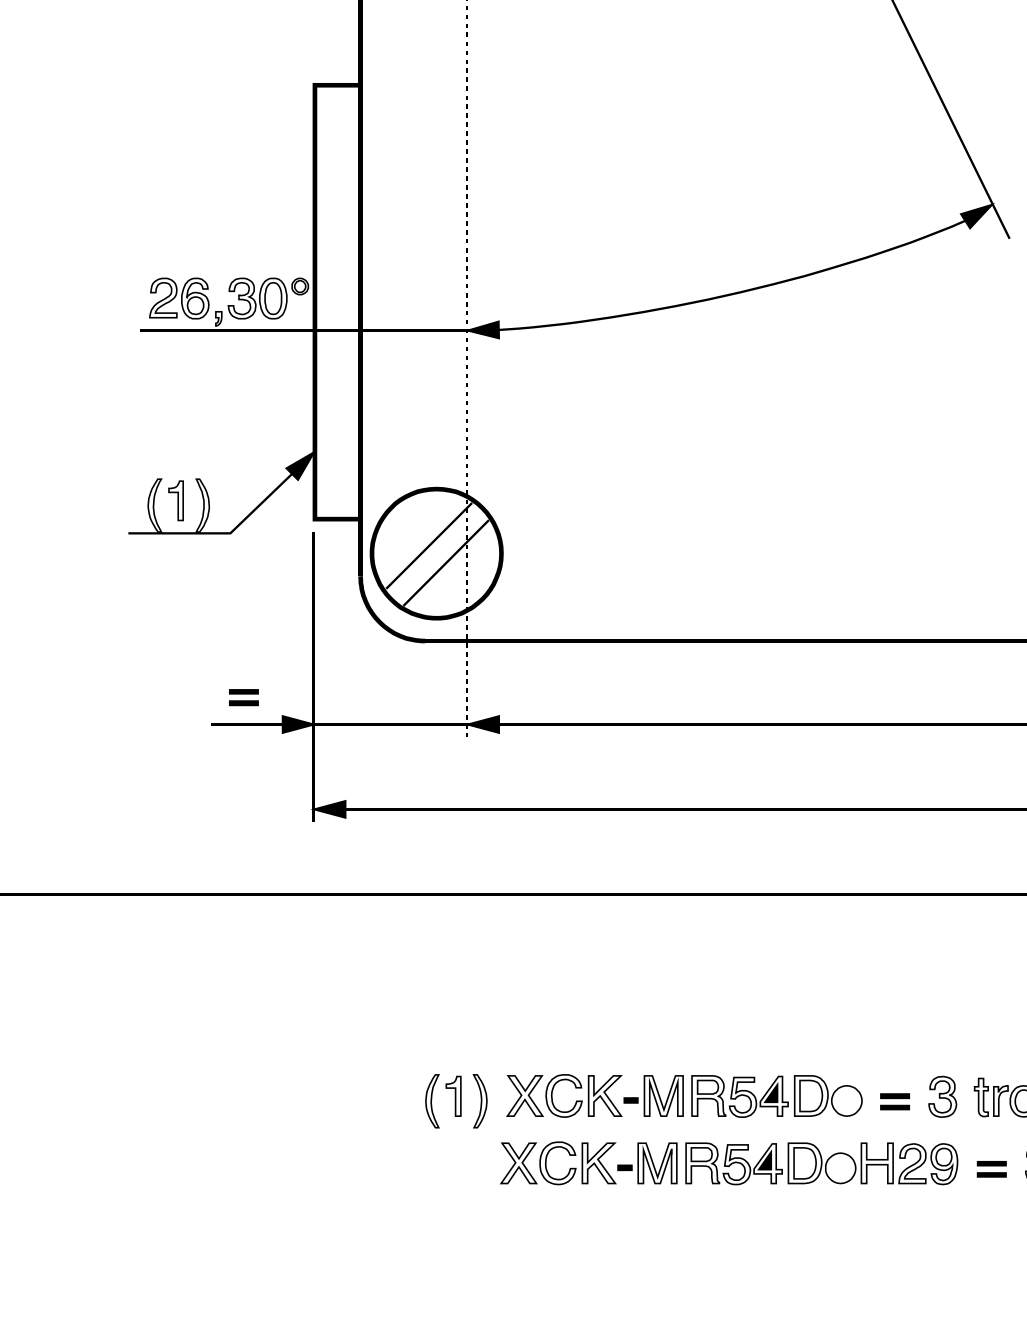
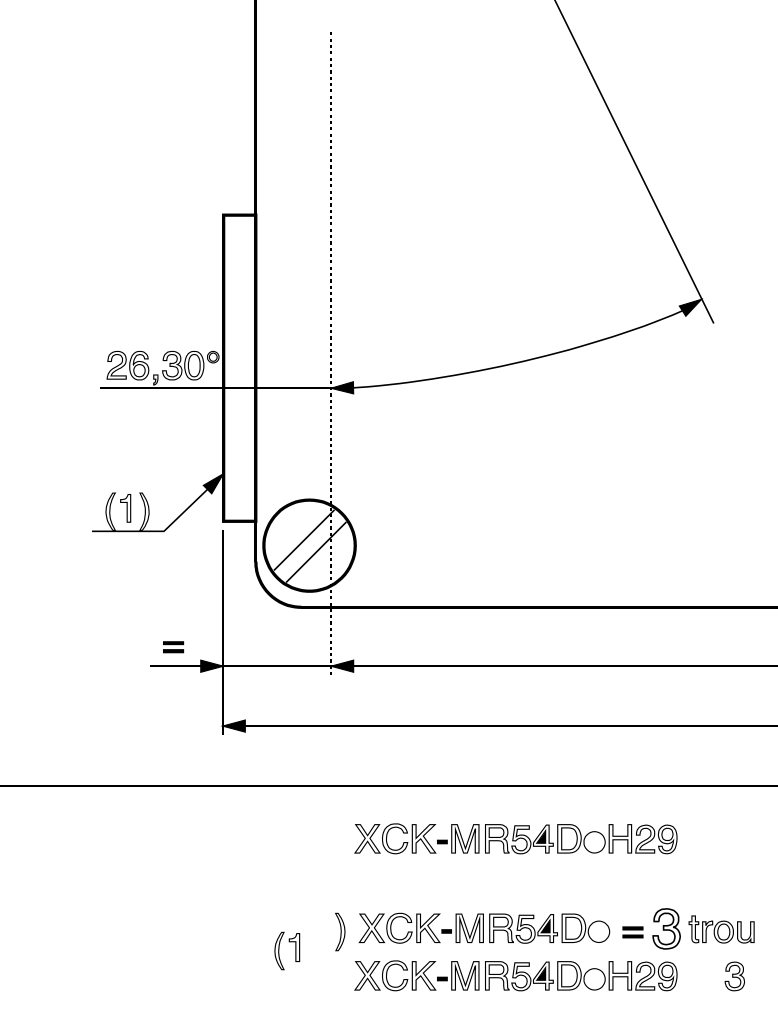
part: (728, 968) -> (515, 838), added
part: (942, 1096) -> (666, 928), size x1.4
part: (432, 1100) -> (279, 950), moved
part: (990, 1168) -> (700, 979), removed

